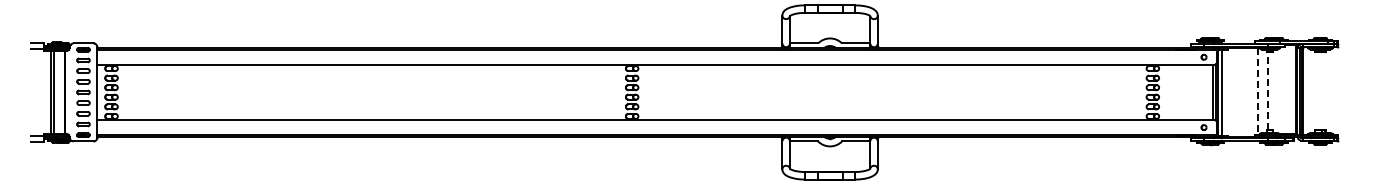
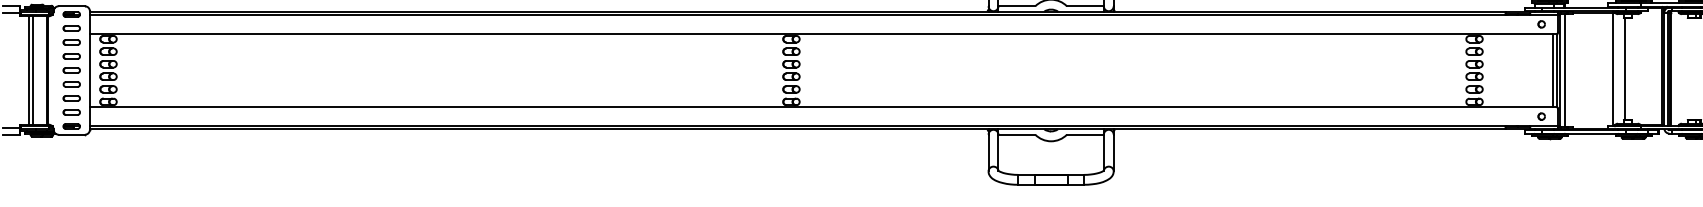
line: (1267, 91) -> (1624, 69), dashed -> solid
line: (1258, 92) -> (1613, 70), dashed -> solid

